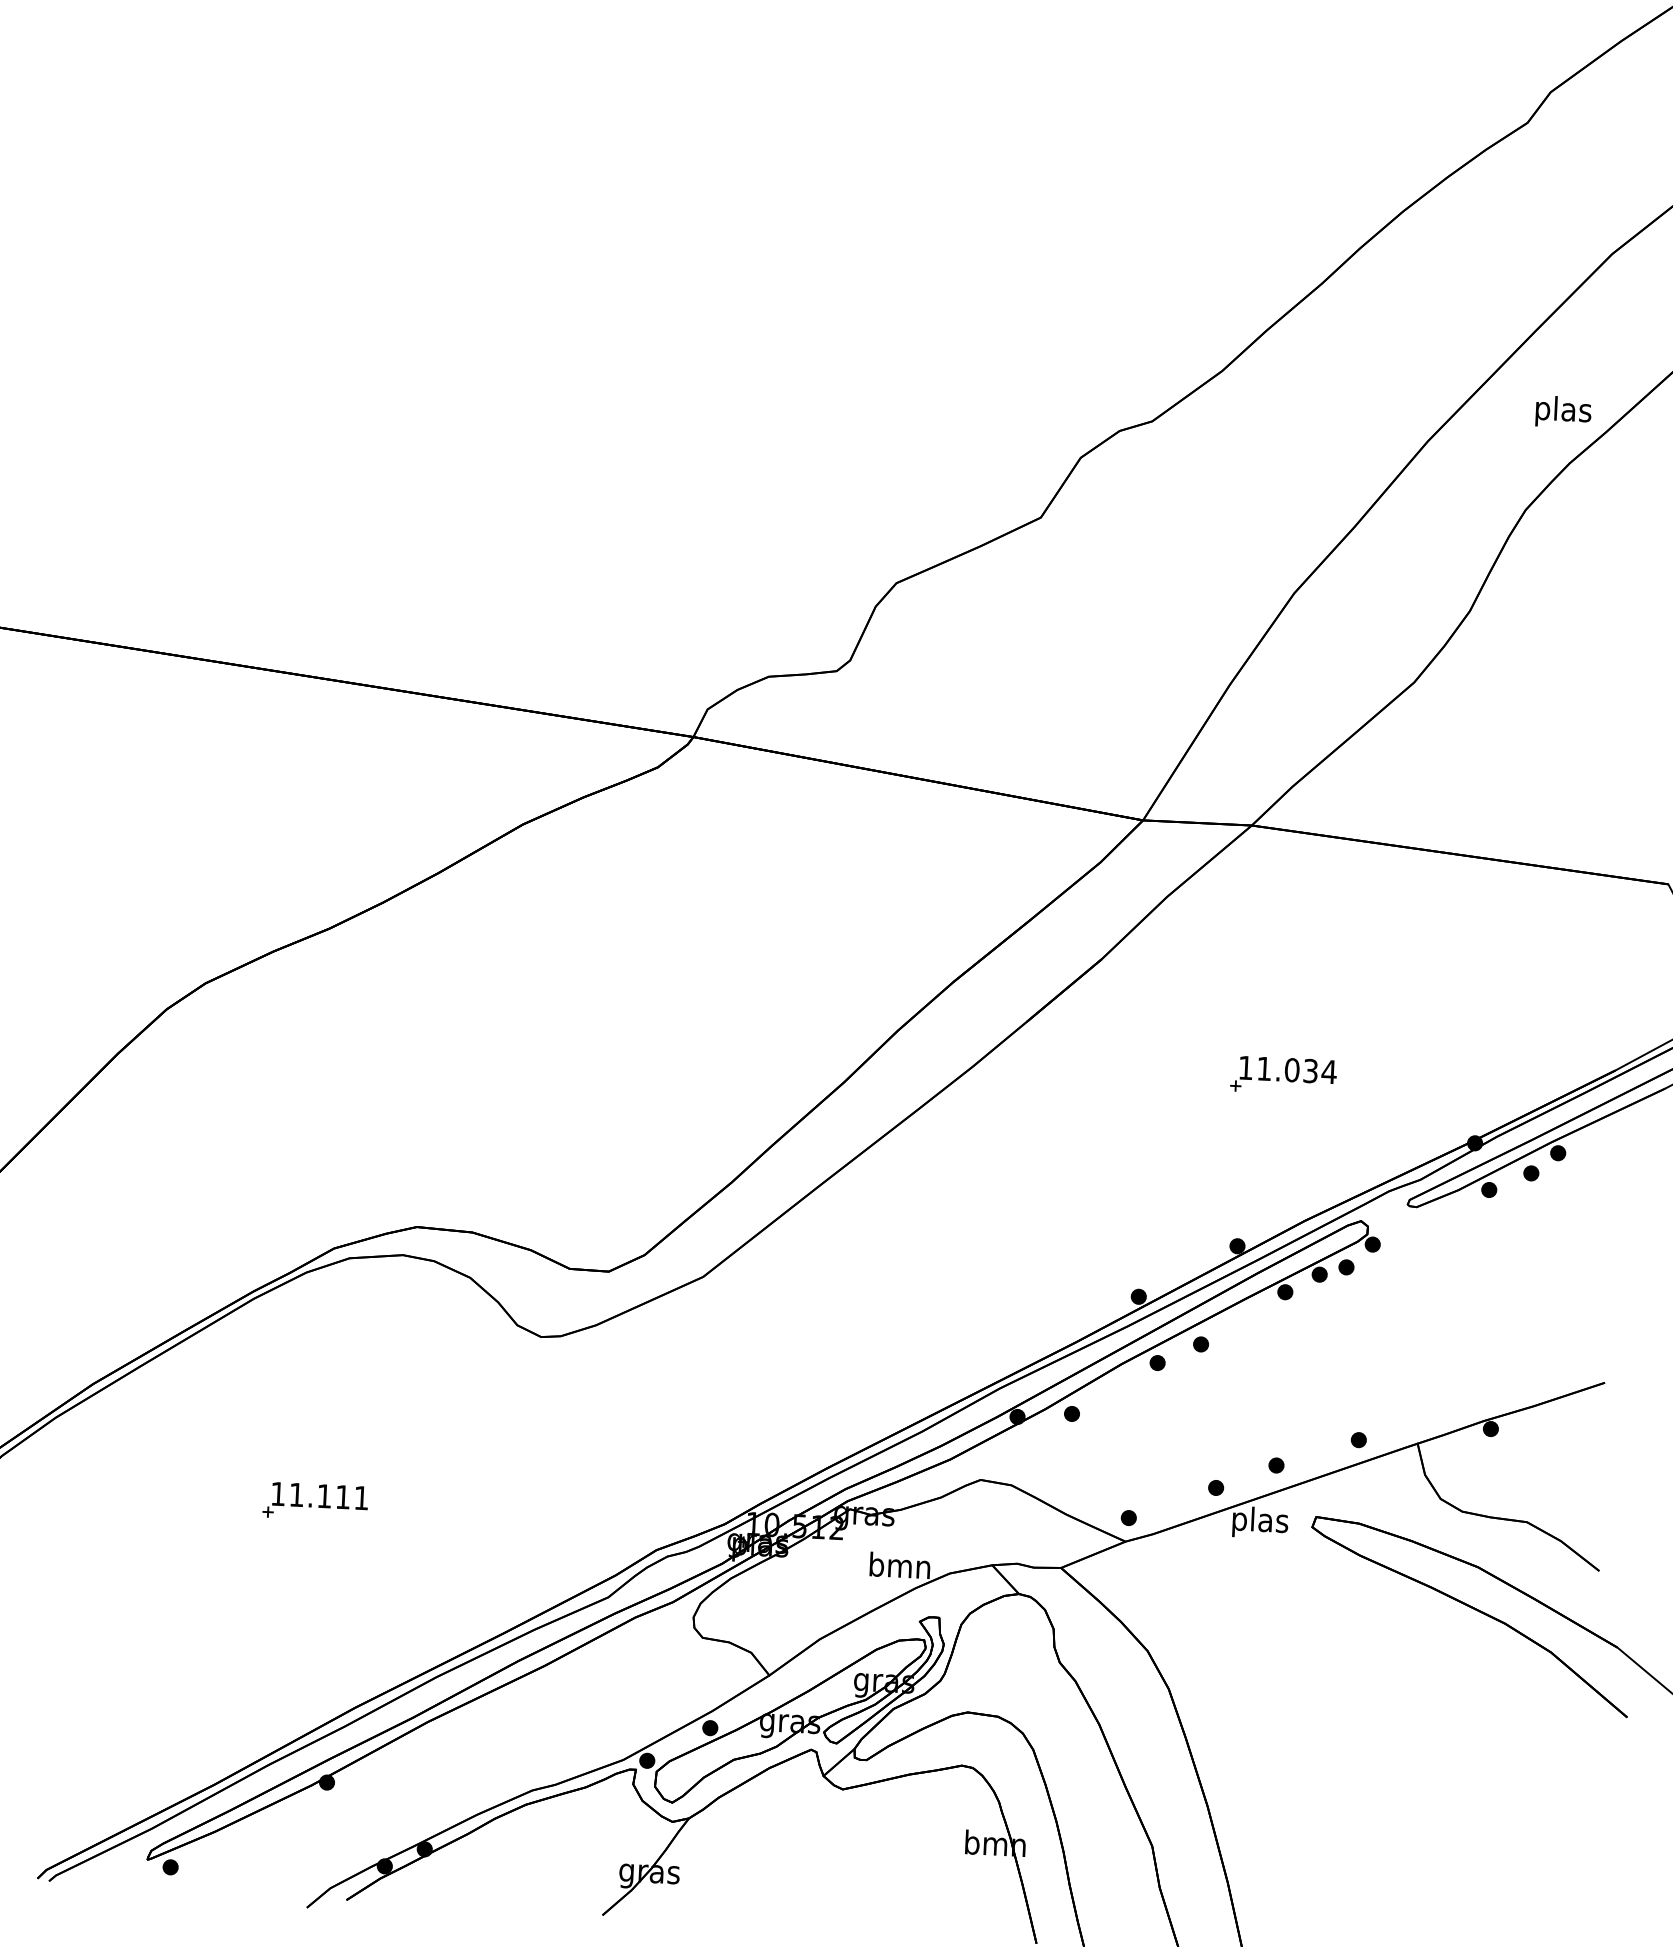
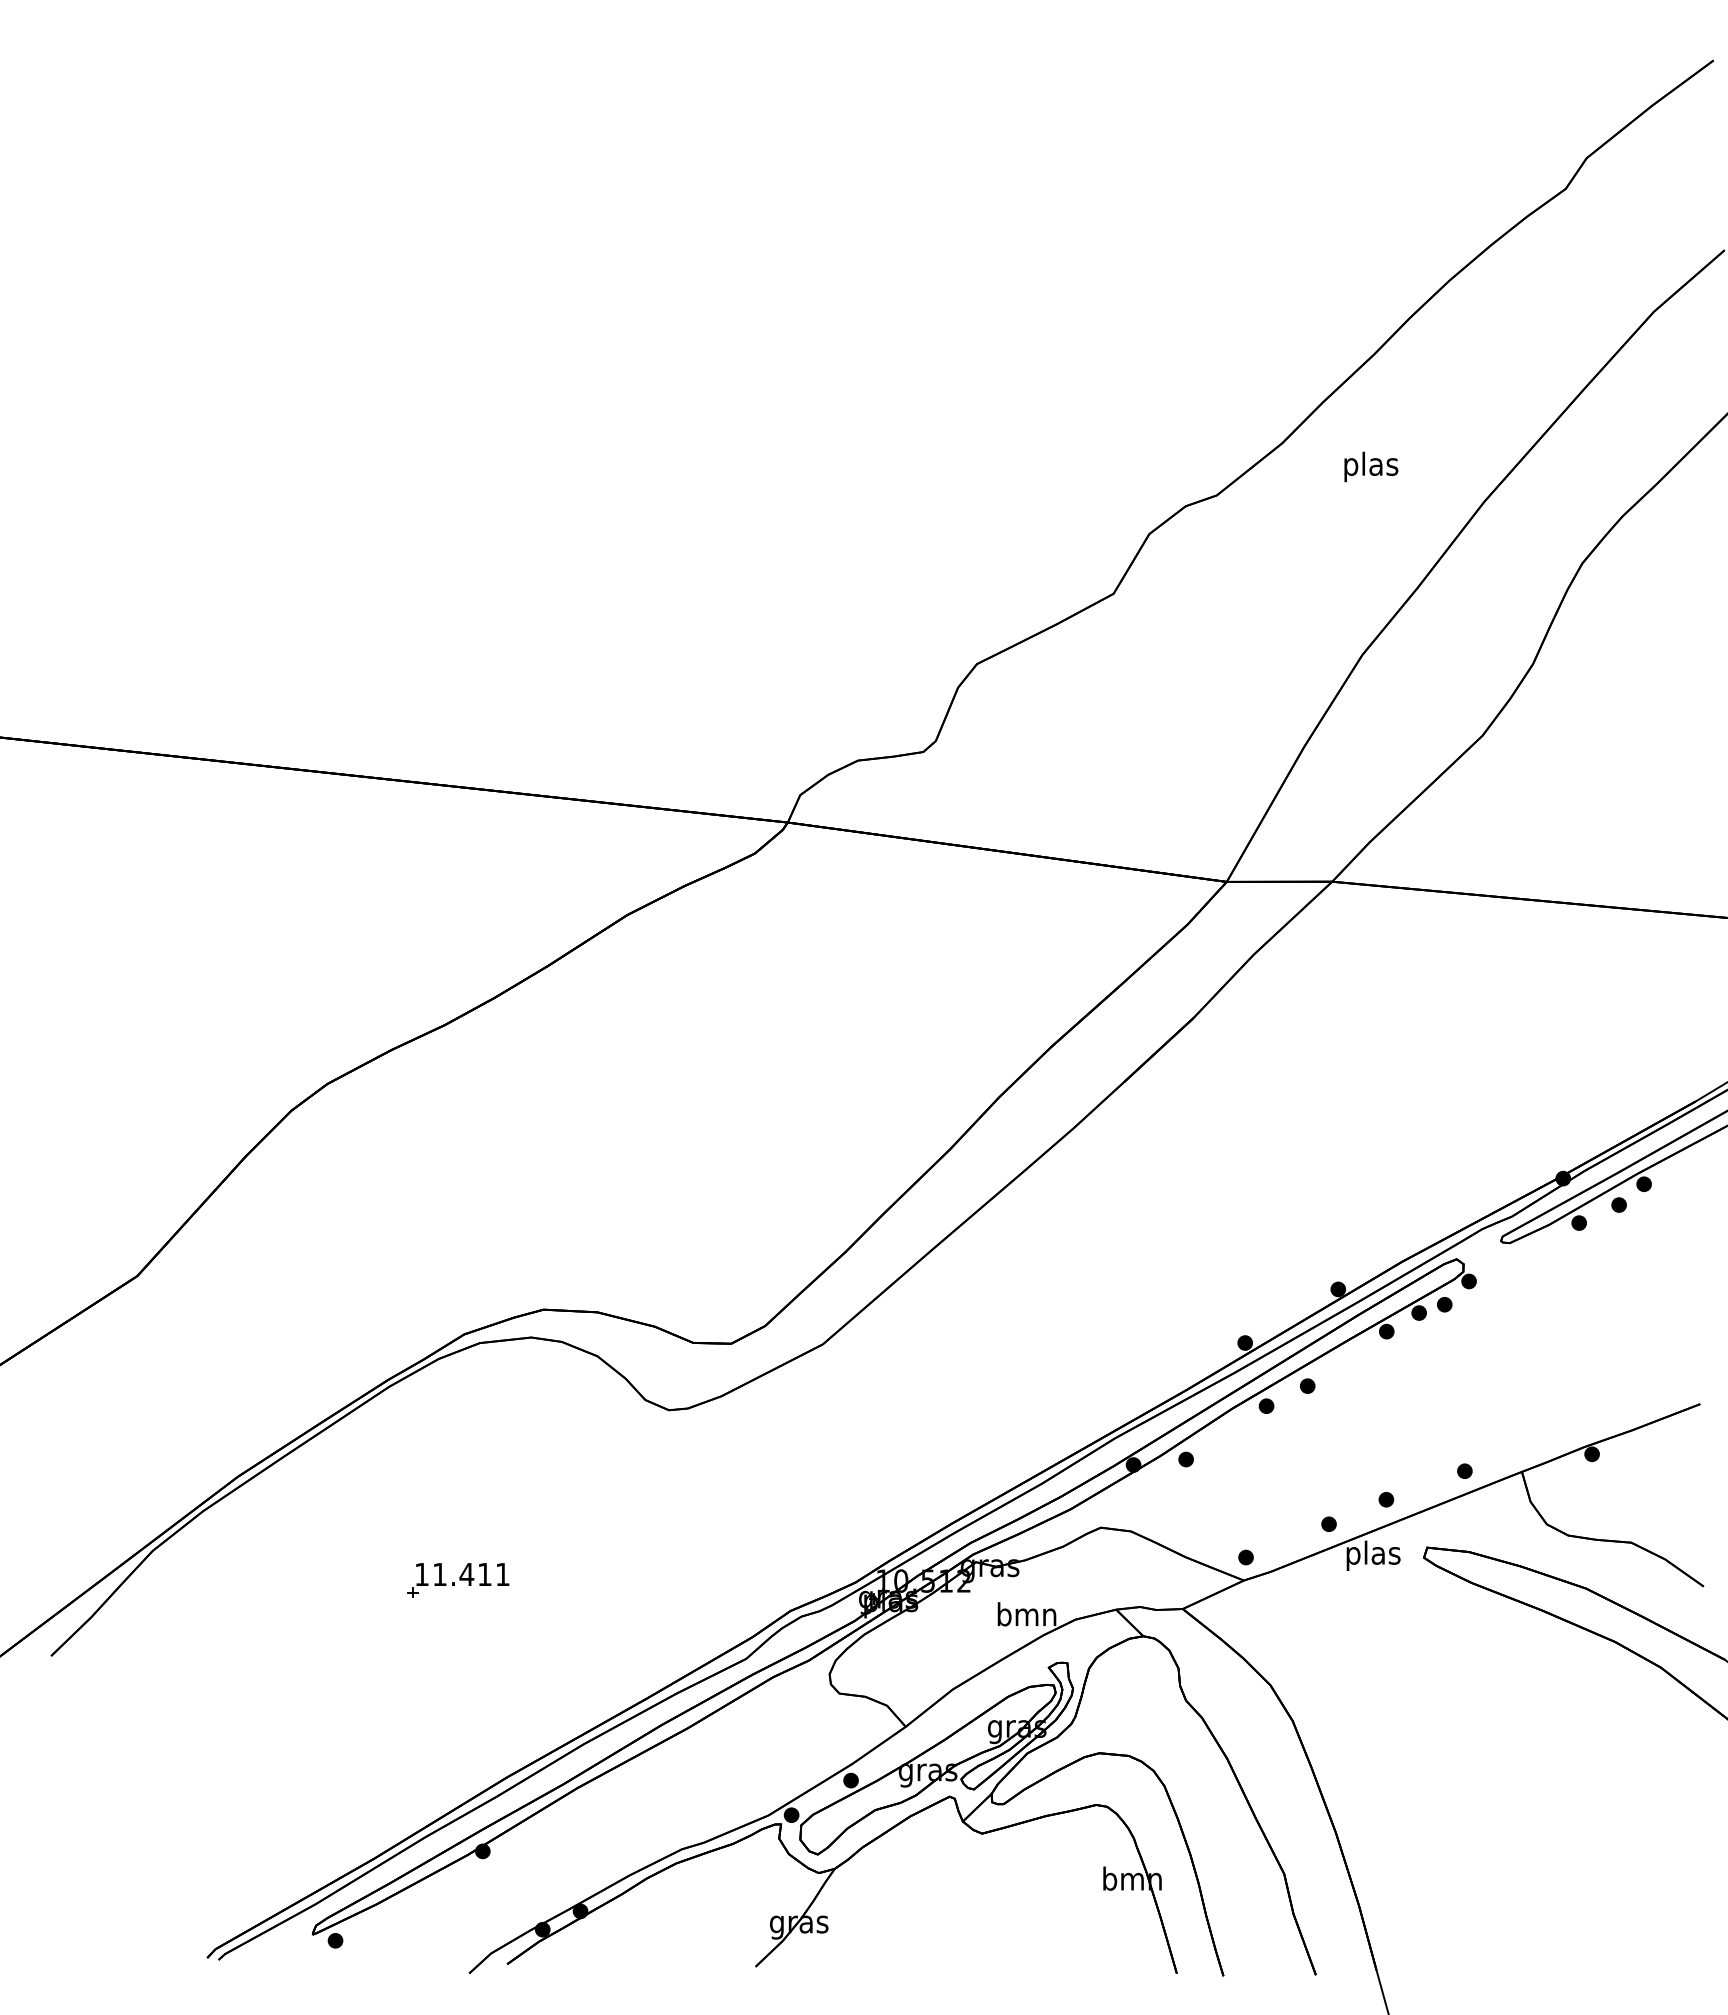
text: (1563, 411) -> (1371, 466), moved
part: (1283, 1074) -> (1374, 1121), removed
text: (324, 1496) -> (466, 1574), 11.111 -> 11.411

